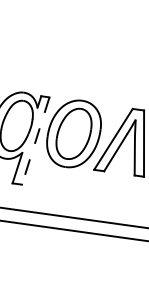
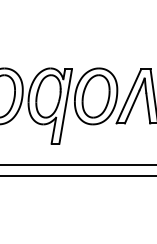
line: (35, 140) -> (65, 106), dashed -> solid

